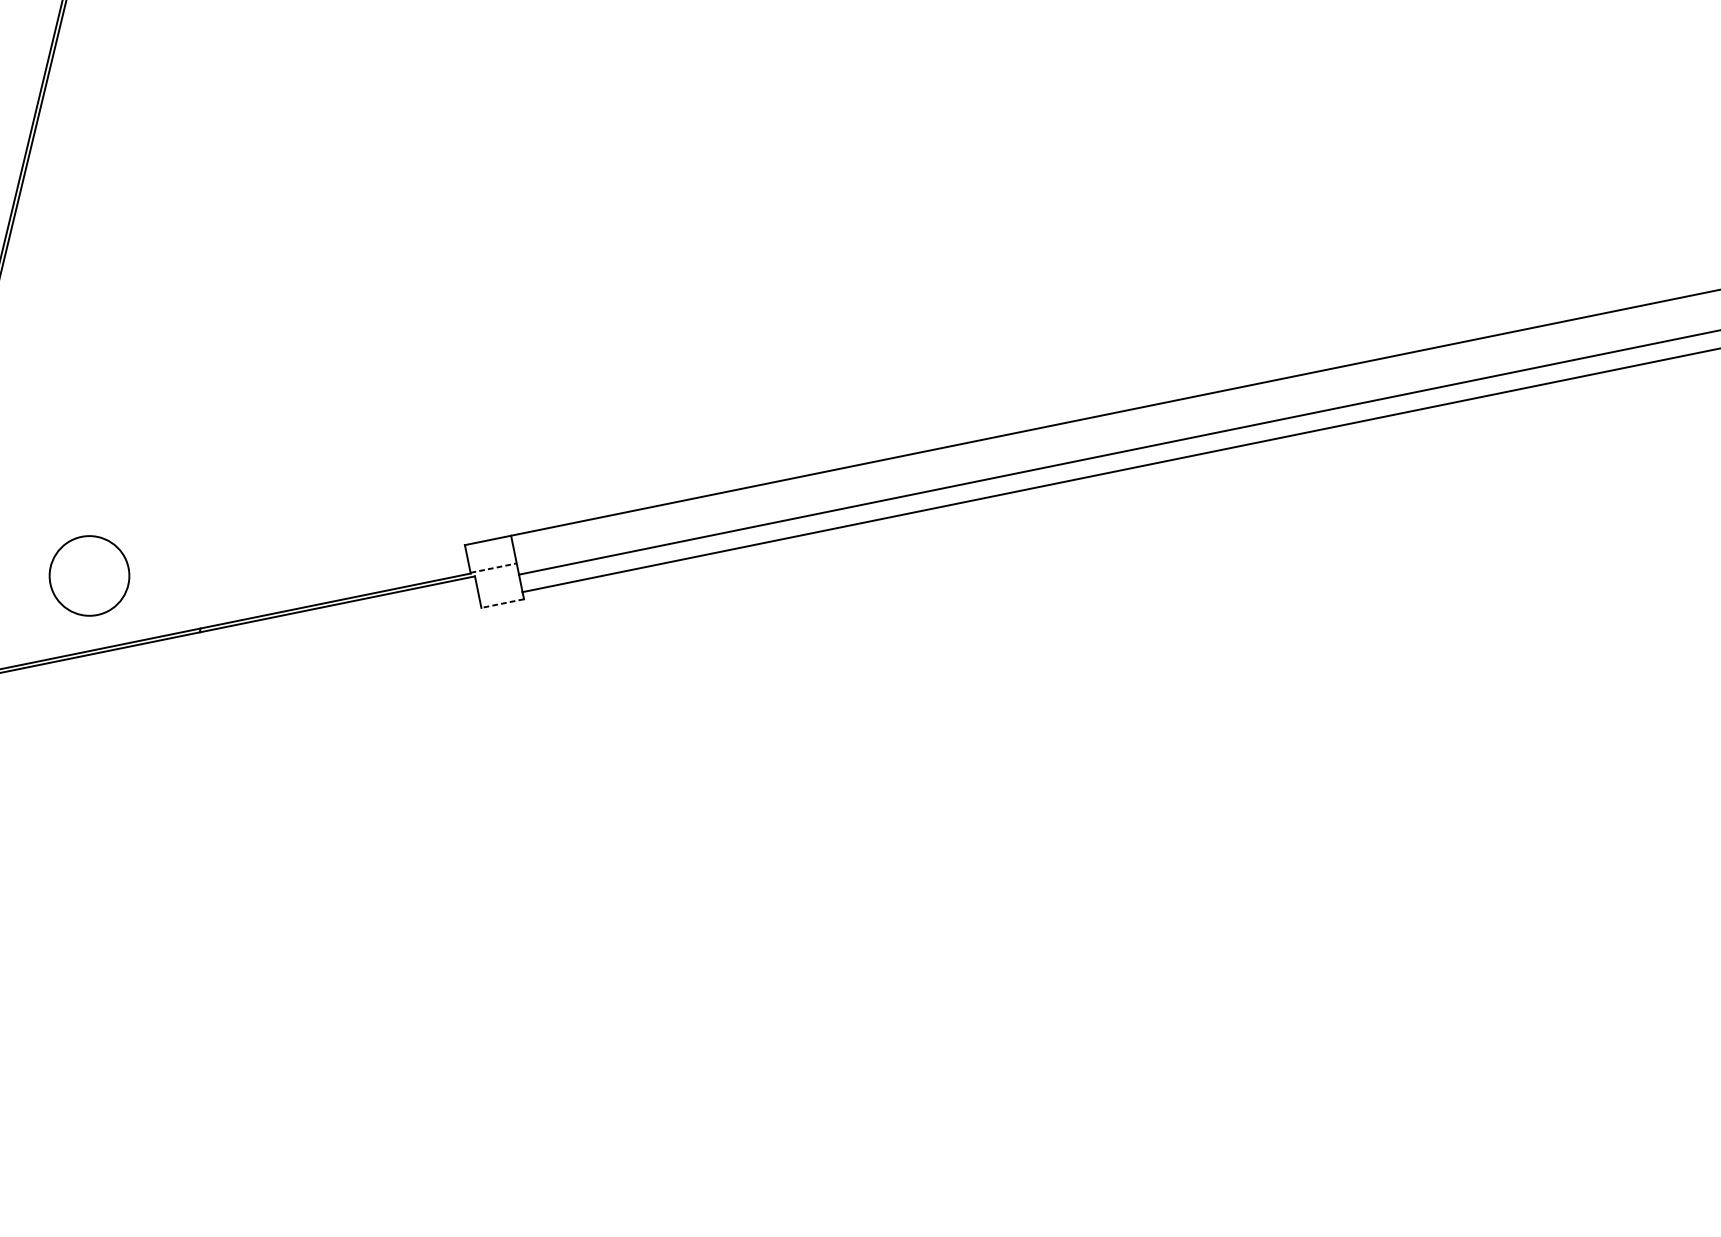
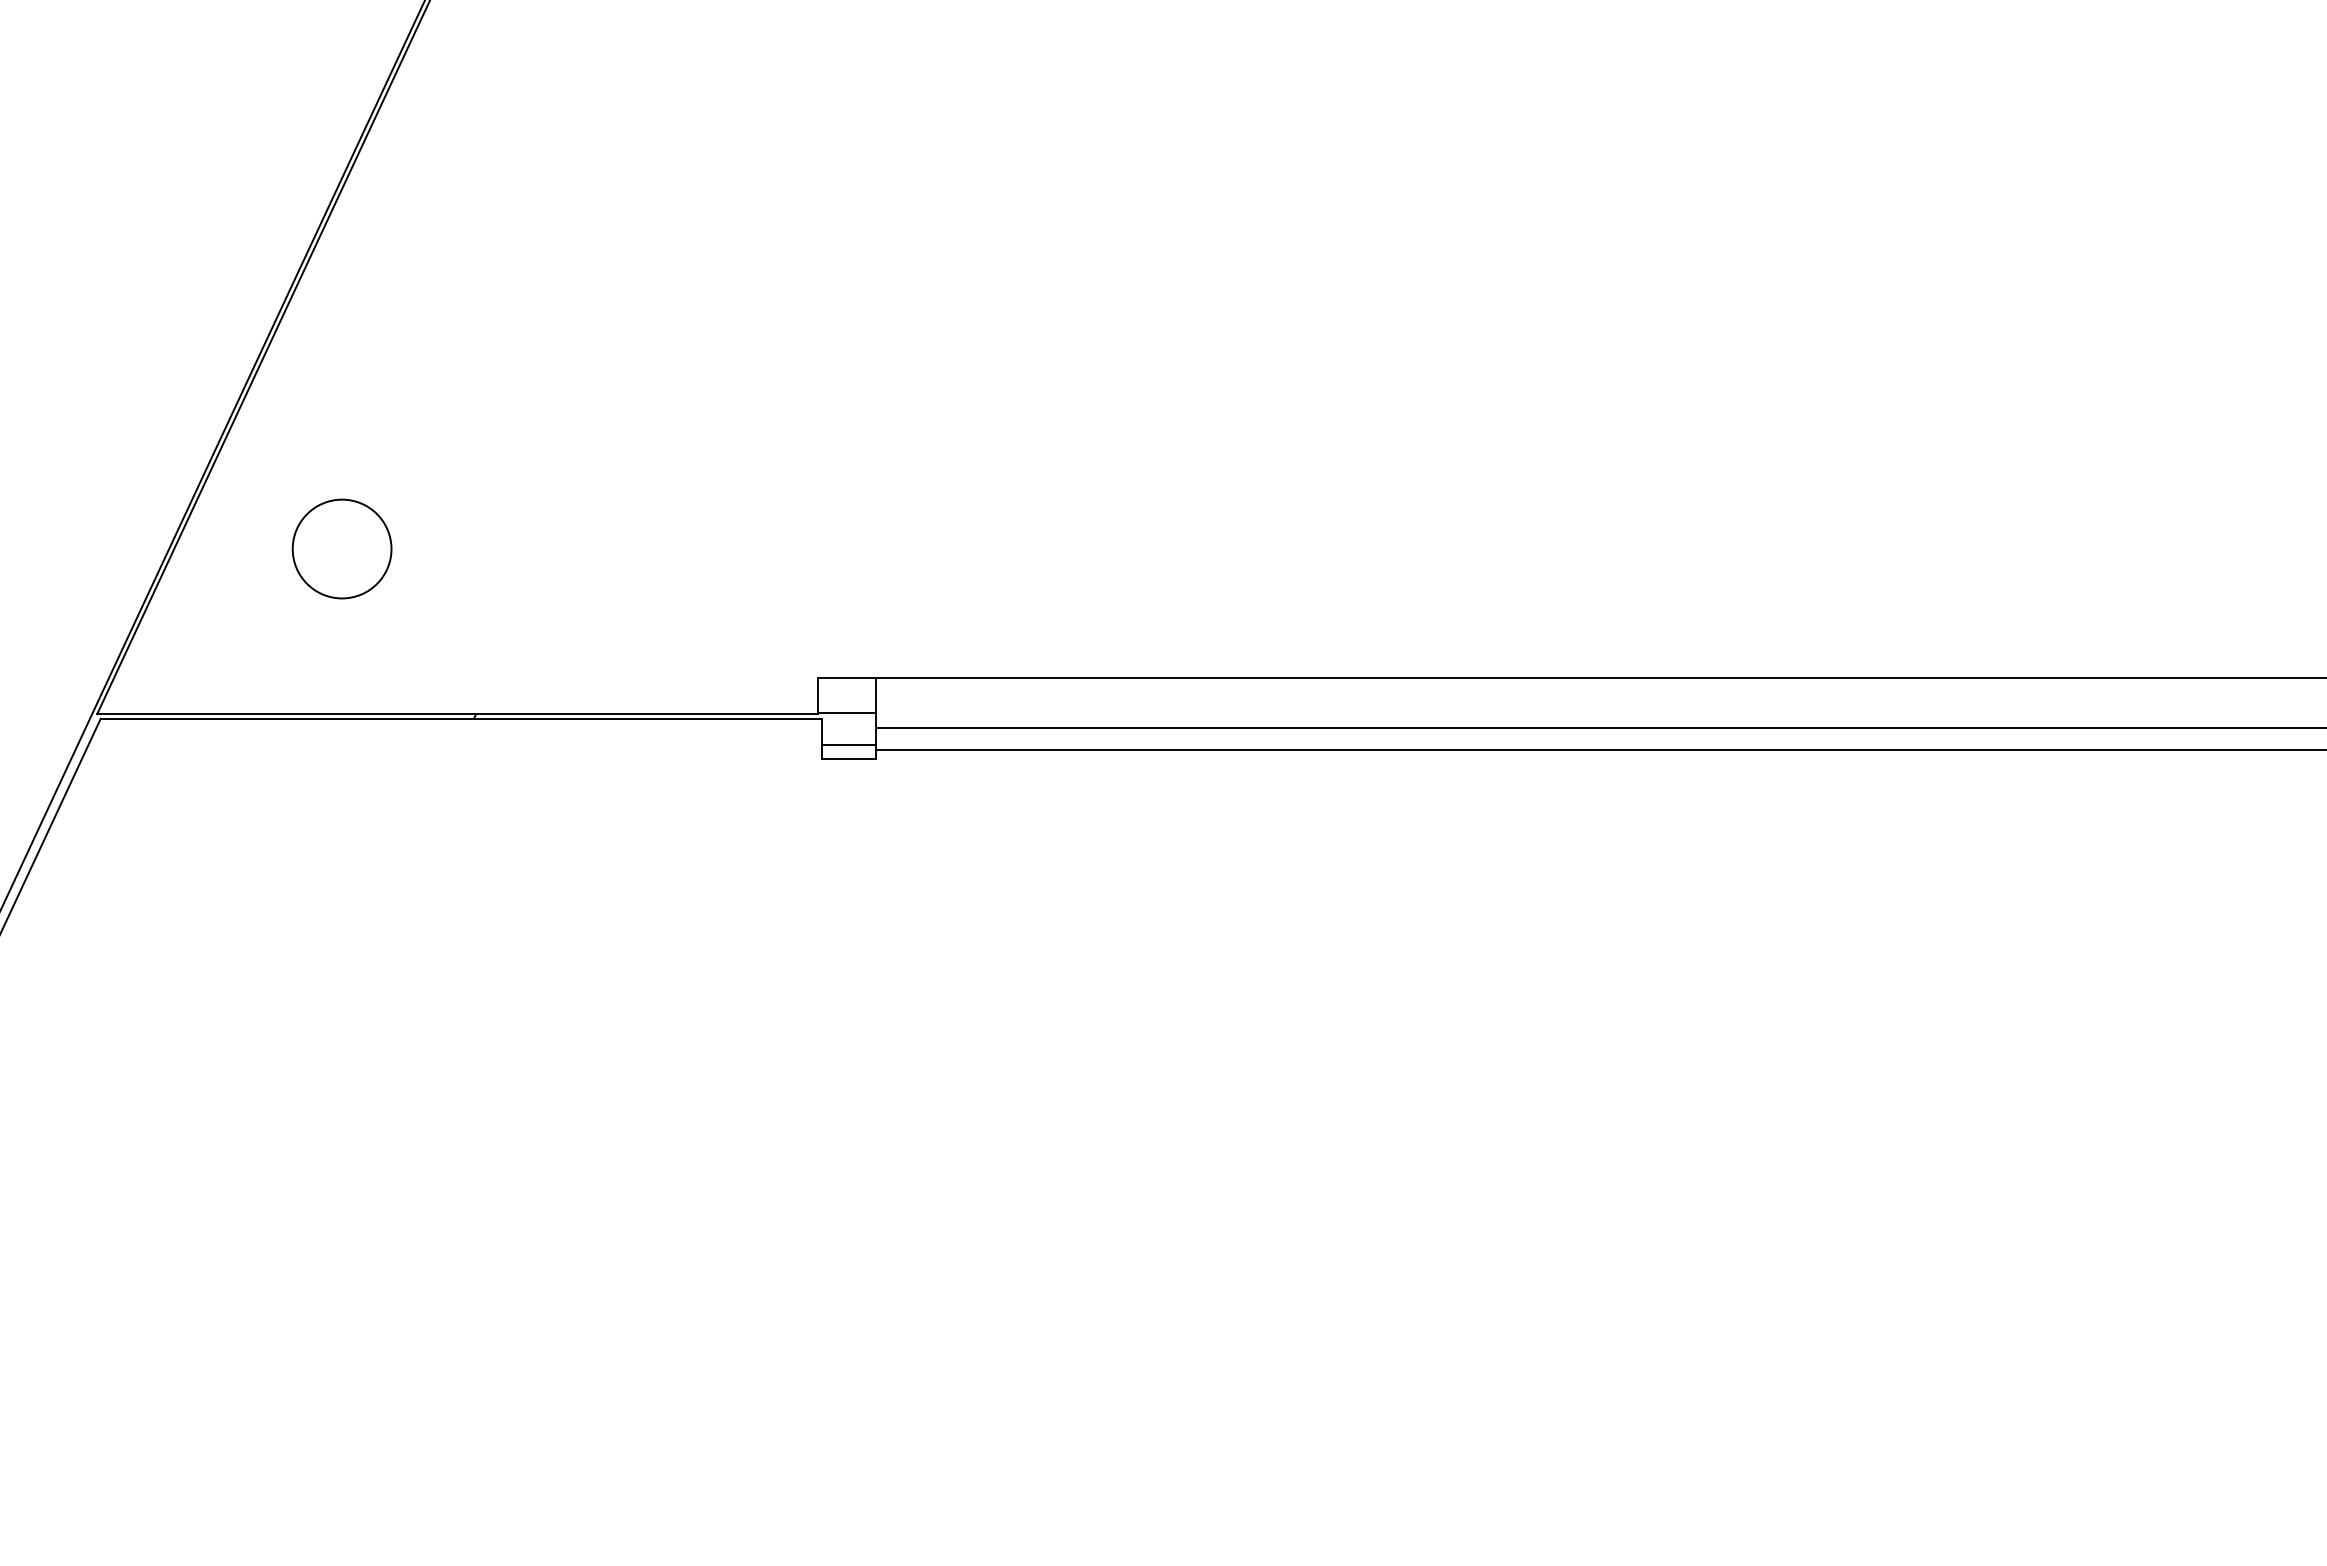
line: (494, 568) -> (847, 713), dashed -> solid
circle: (88, 575) -> (341, 548), moved
line: (500, 593) -> (848, 745), added
line: (502, 603) -> (848, 758), dashed -> solid

